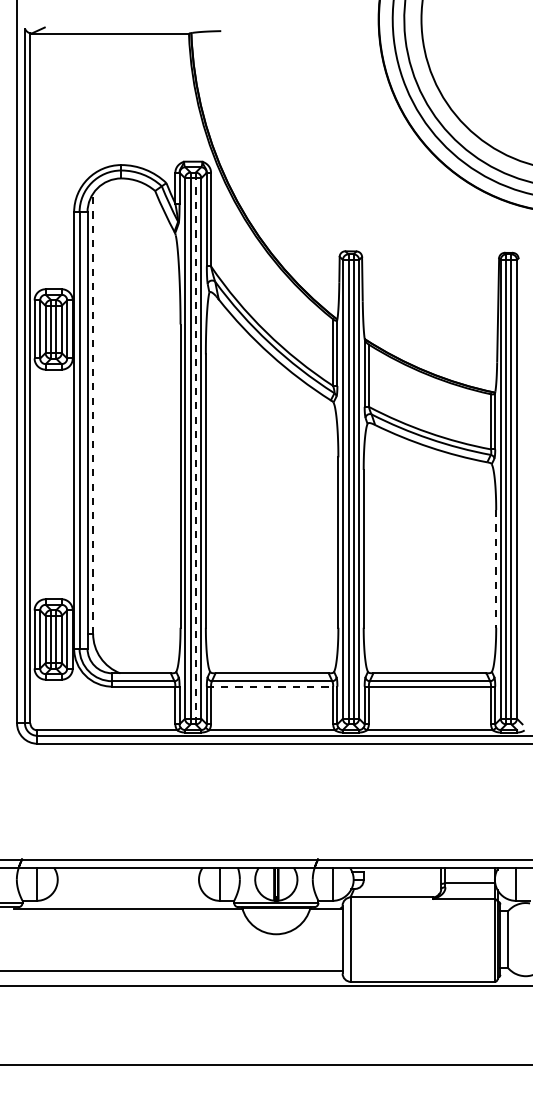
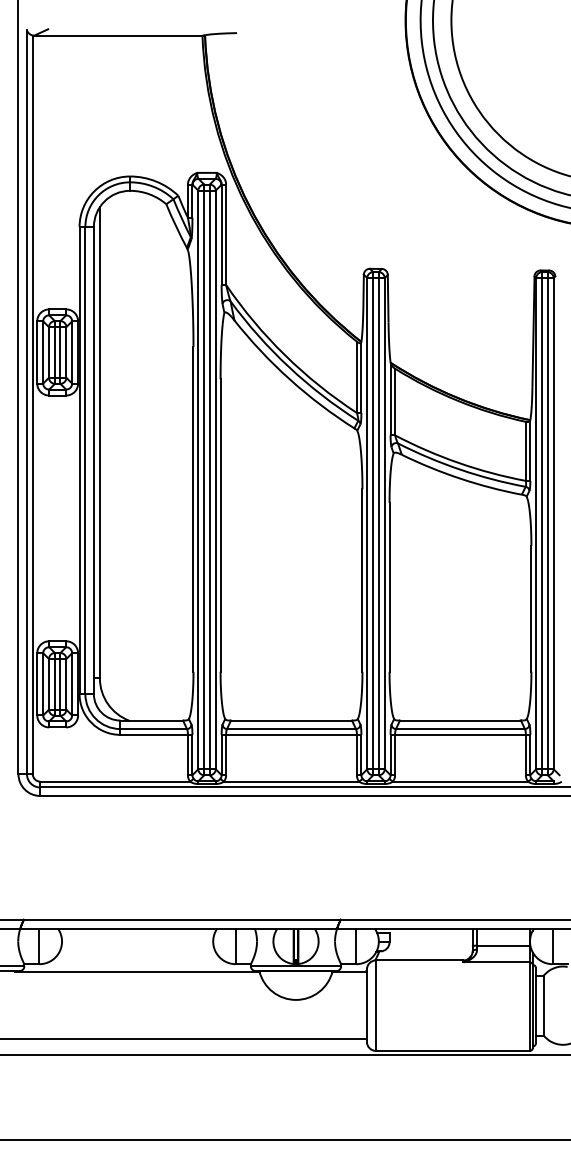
line: (93, 413) -> (100, 442), dashed -> solid
line: (195, 448) -> (209, 479), dashed -> solid
line: (496, 568) -> (531, 608), dashed -> solid
line: (272, 686) -> (291, 734), dashed -> solid

